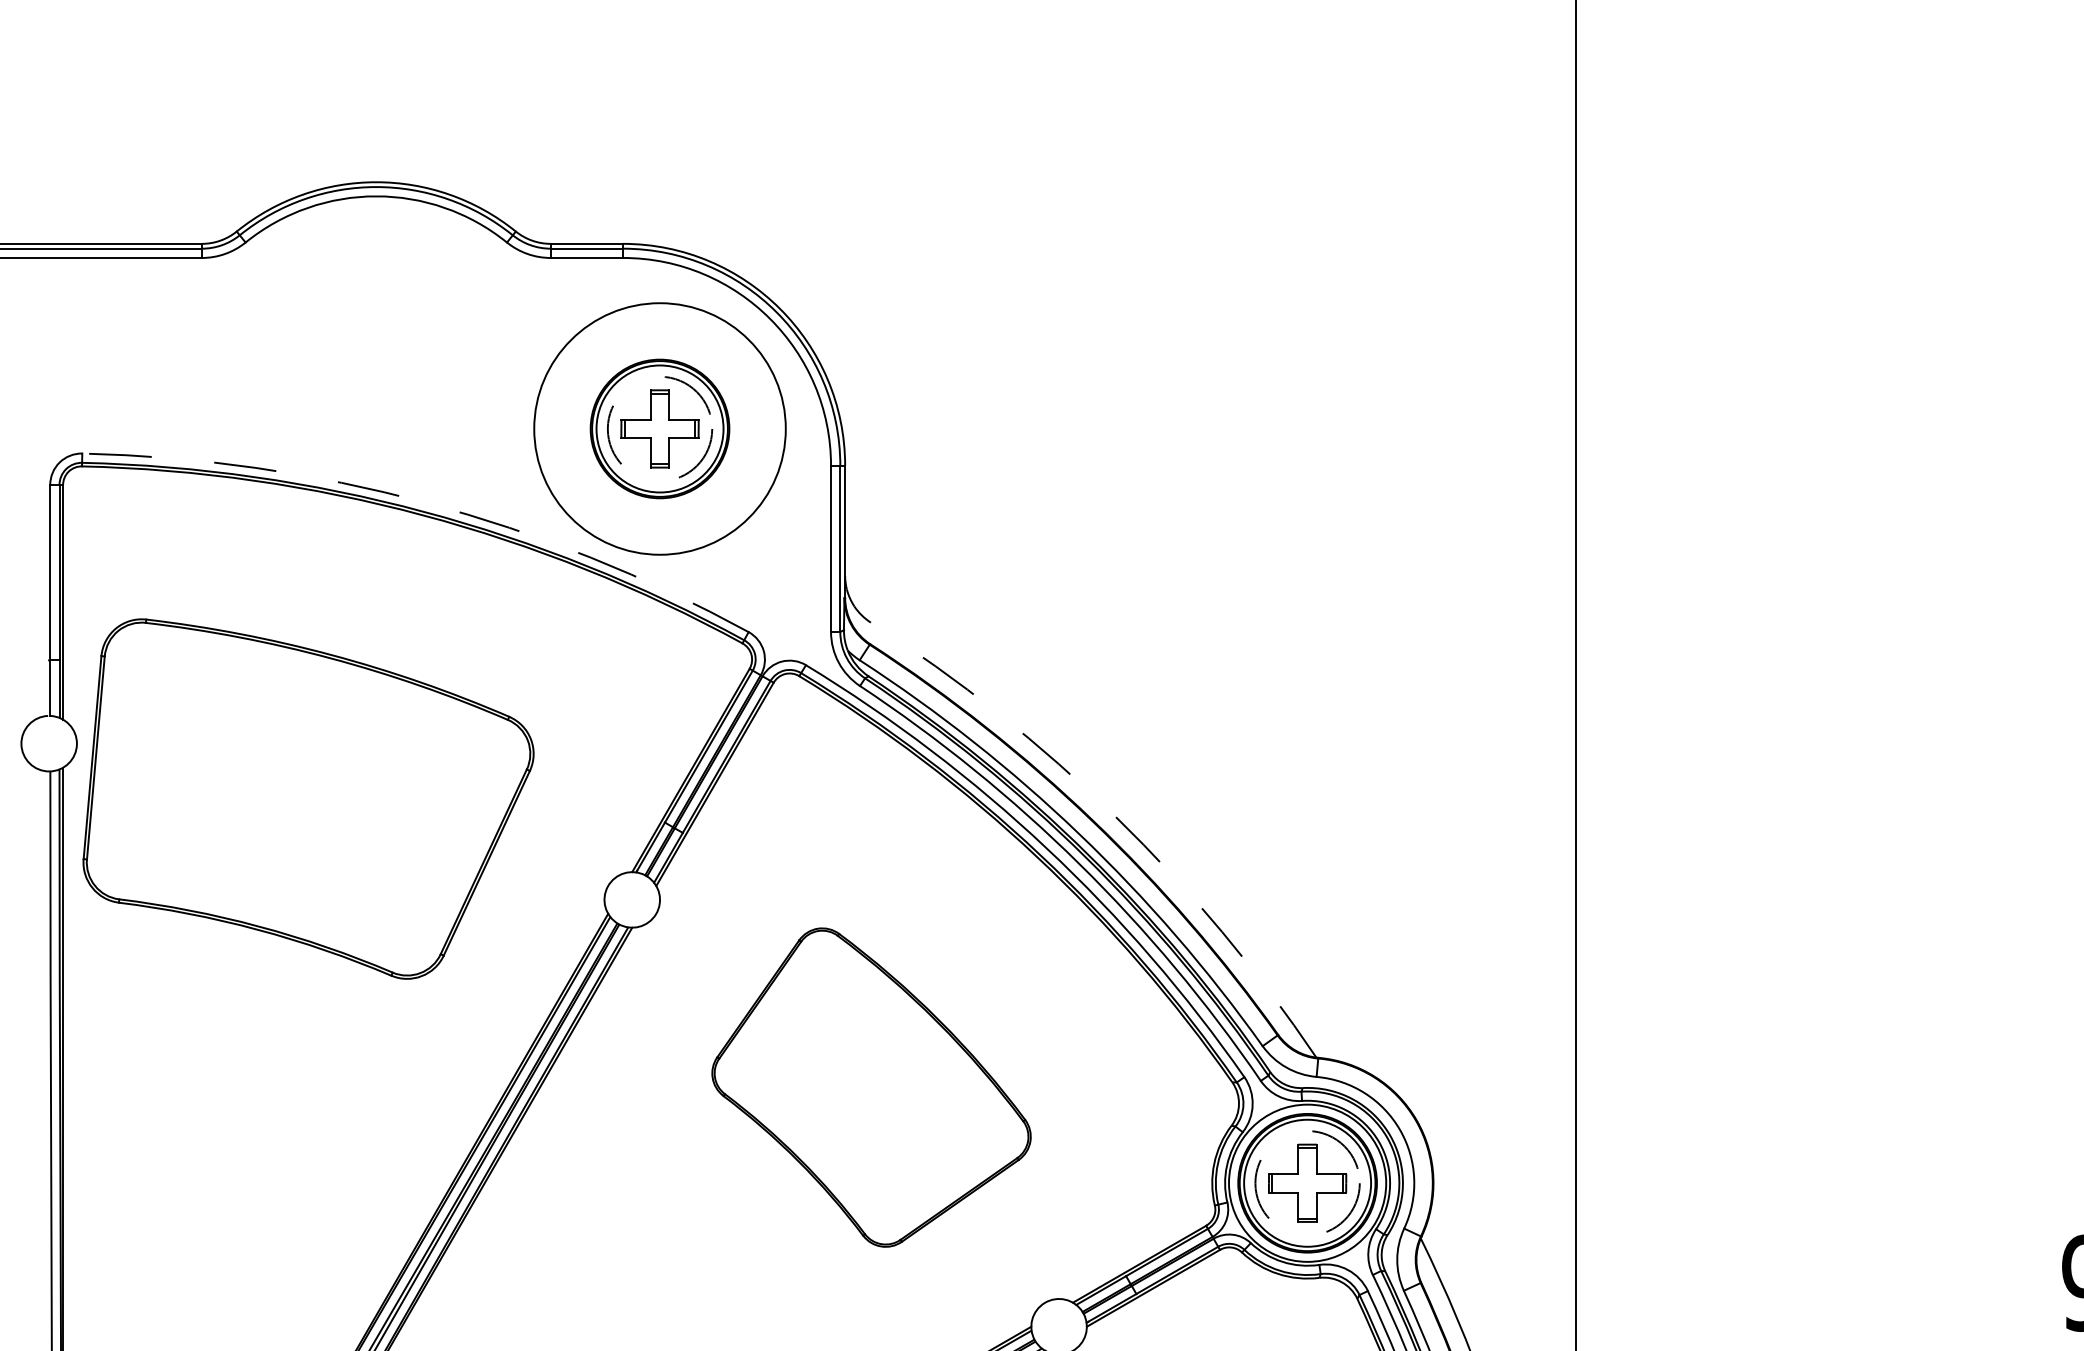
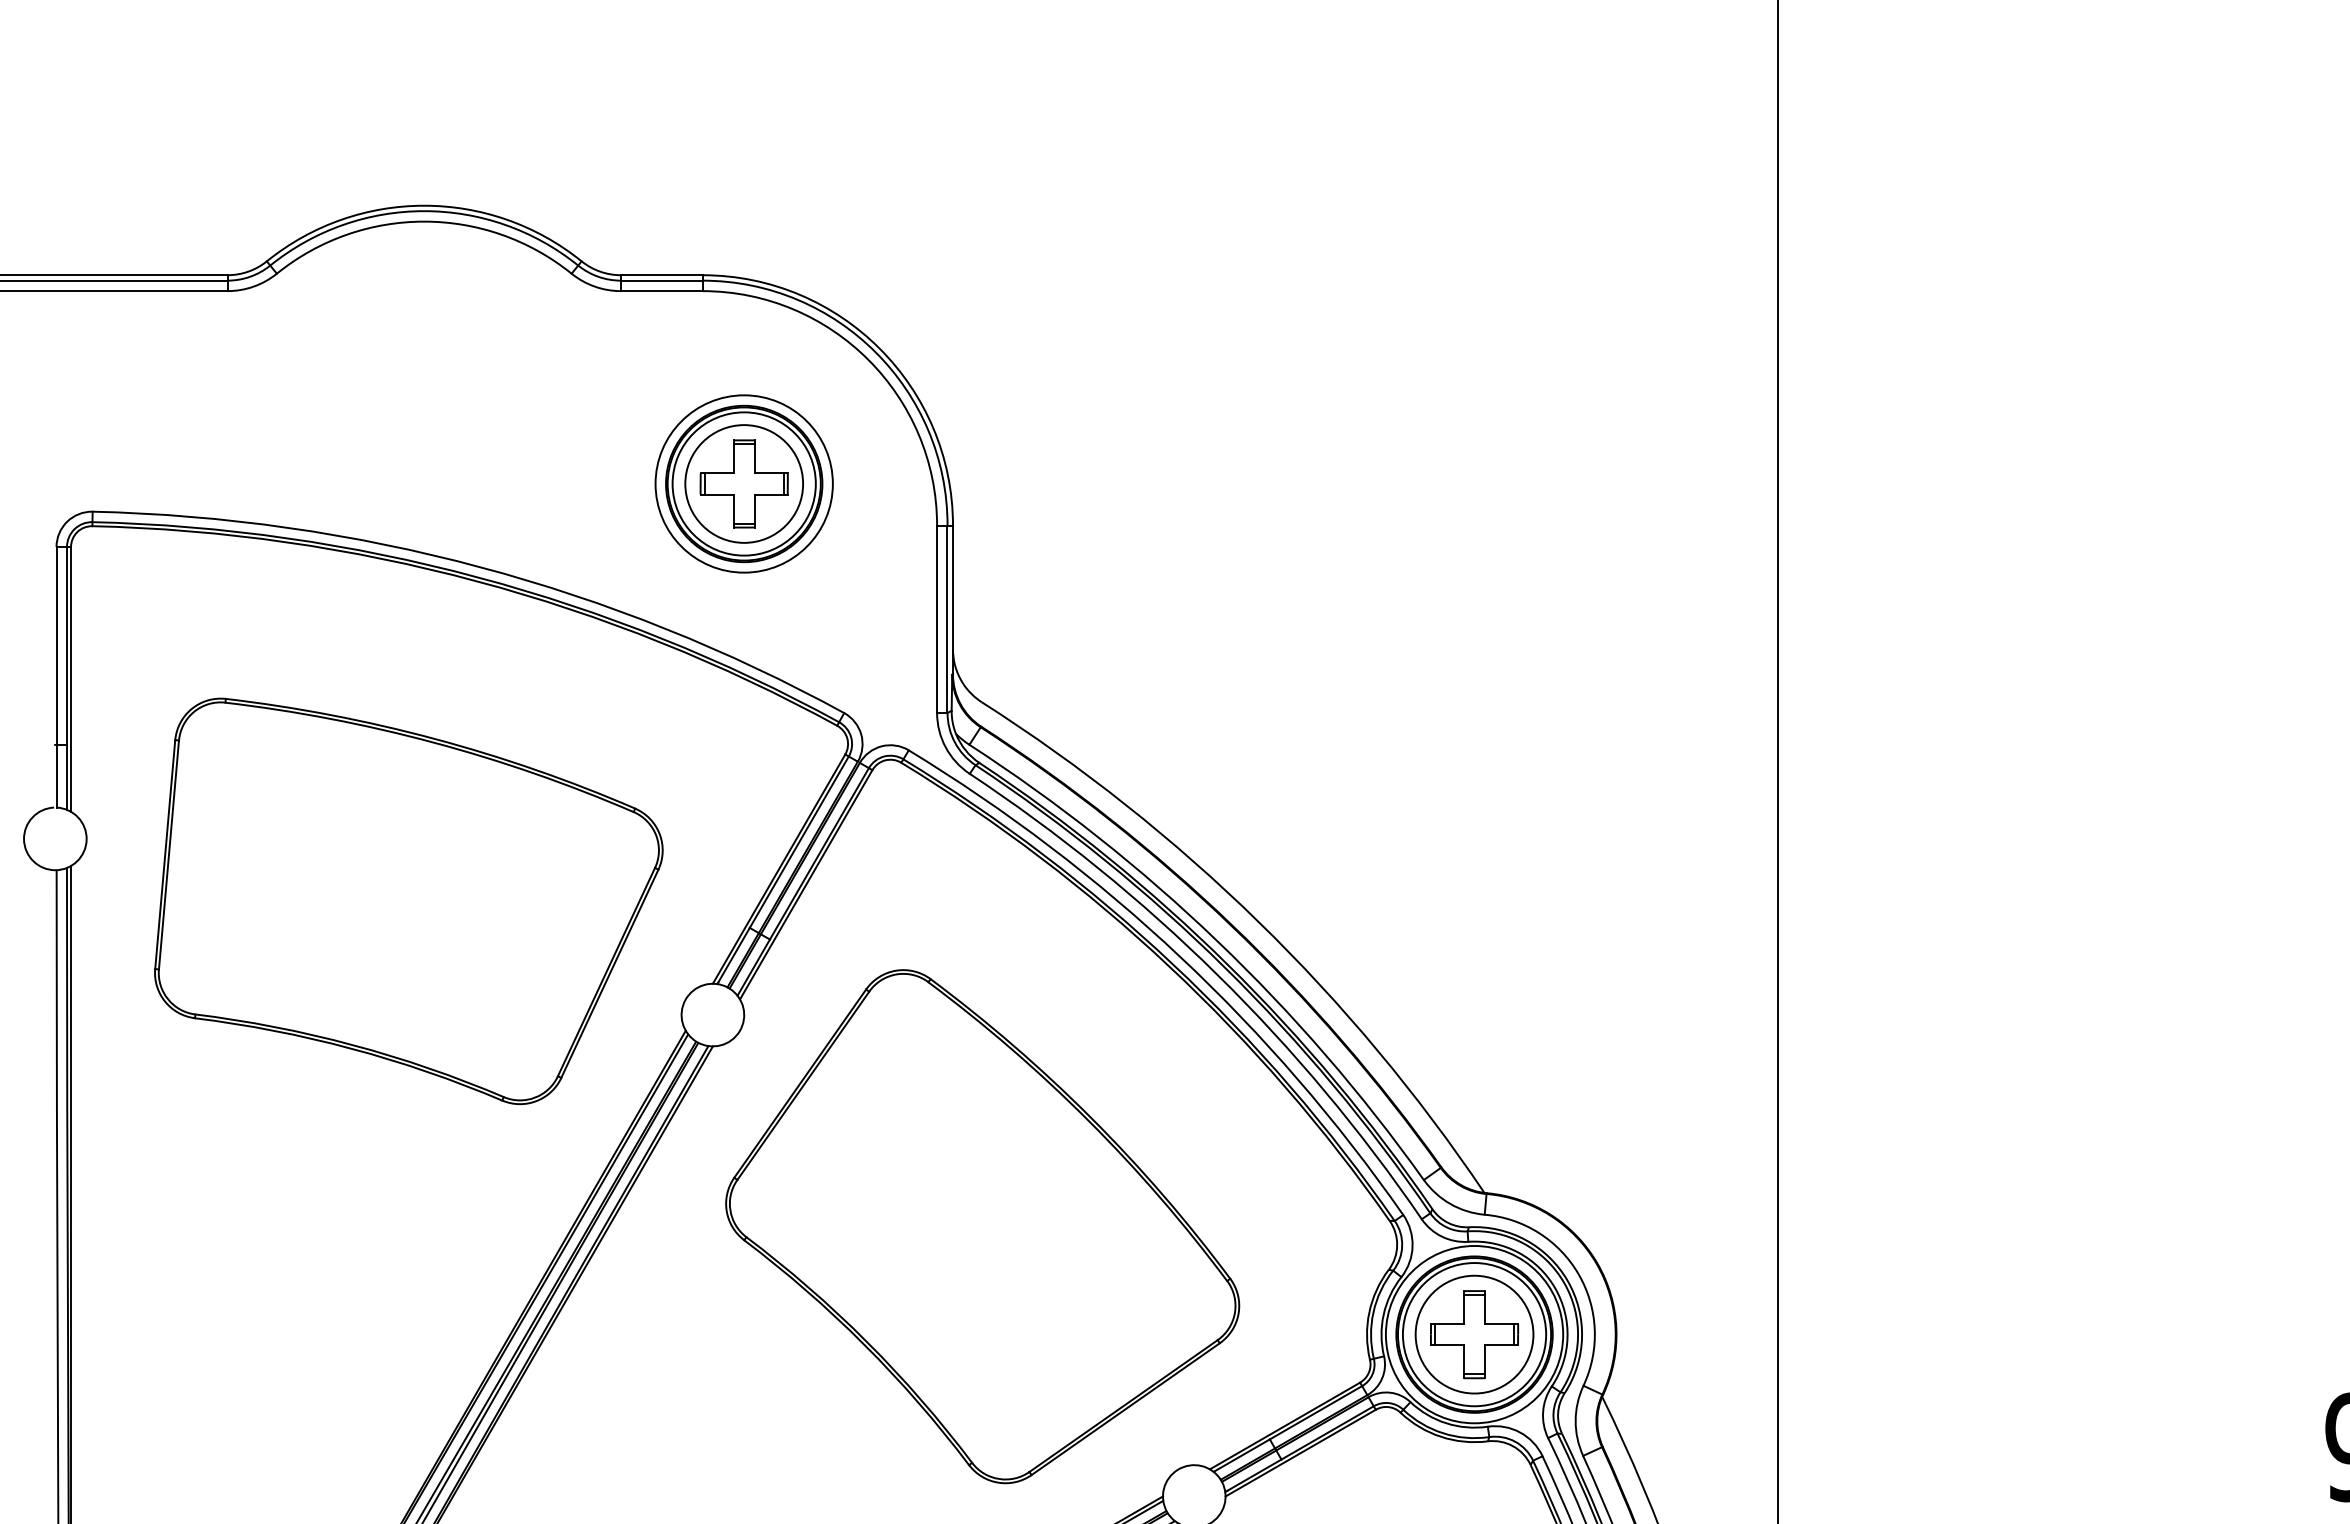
circle: (659, 428) -> (743, 483), size x0.62
circle: (660, 428) -> (744, 483), dashed -> solid
arc: (426, 503) -> (480, 567), dashed -> solid
part: (308, 798) -> (408, 900), moved
arc: (1116, 816) -> (1258, 921), dashed -> solid
part: (871, 1087) -> (982, 1226), size x1.43
circle: (1307, 1183) -> (1474, 1334), dashed -> solid

